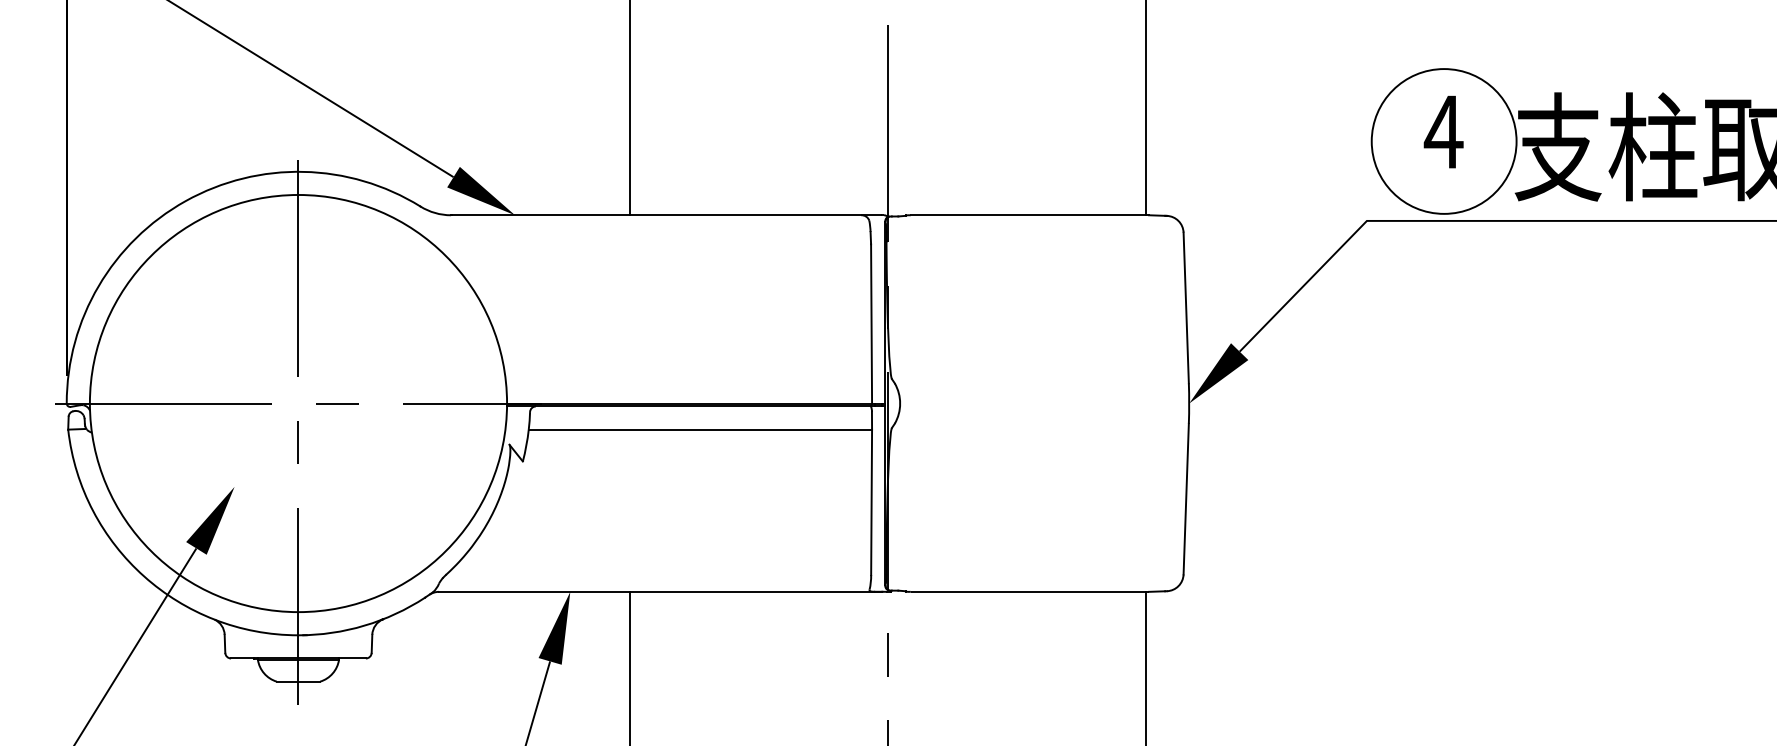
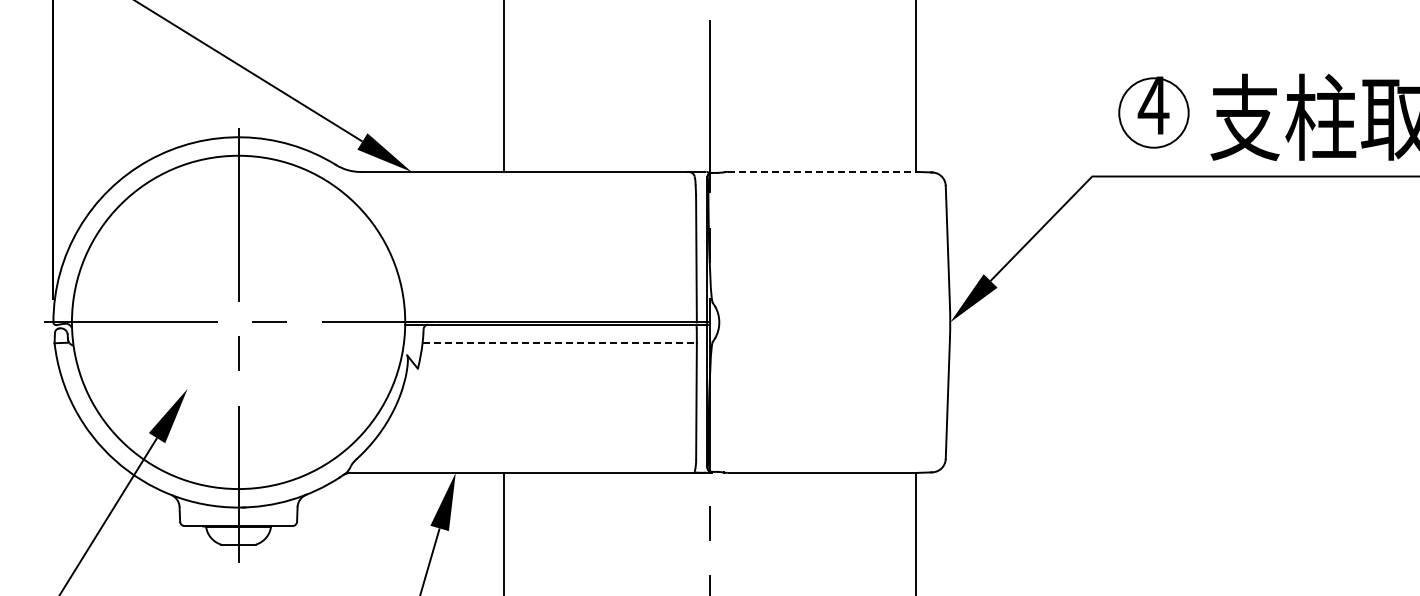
circle: (1443, 140) -> (1153, 112), size x0.6
line: (1030, 214) -> (823, 171), solid -> dashed
line: (701, 429) -> (560, 343), solid -> dashed

